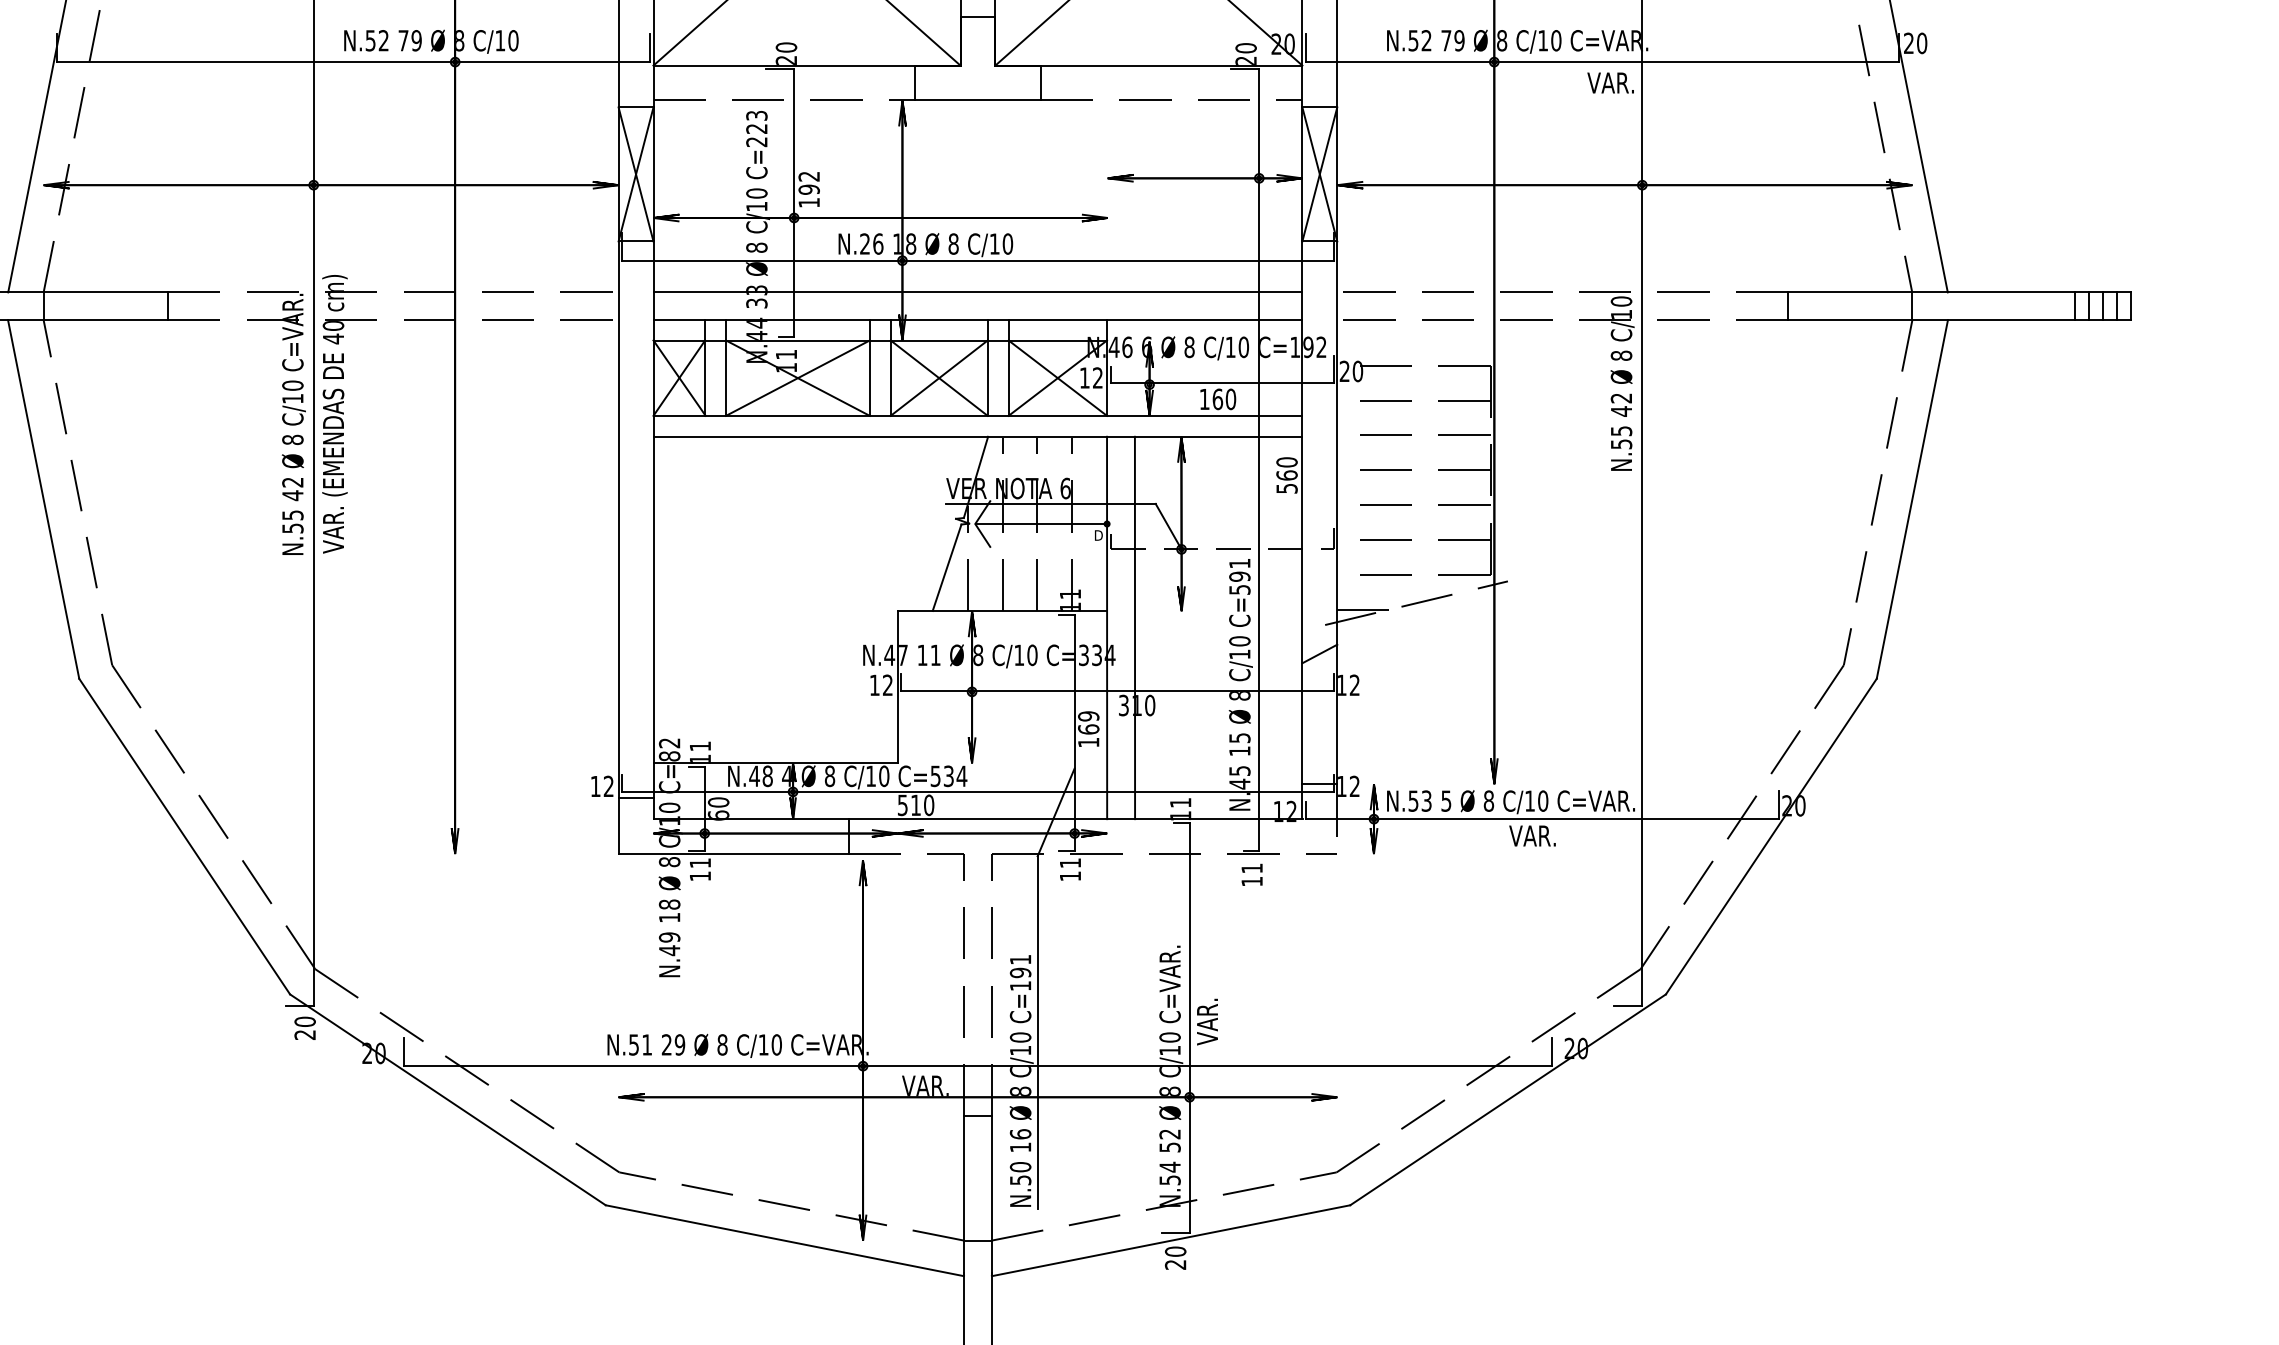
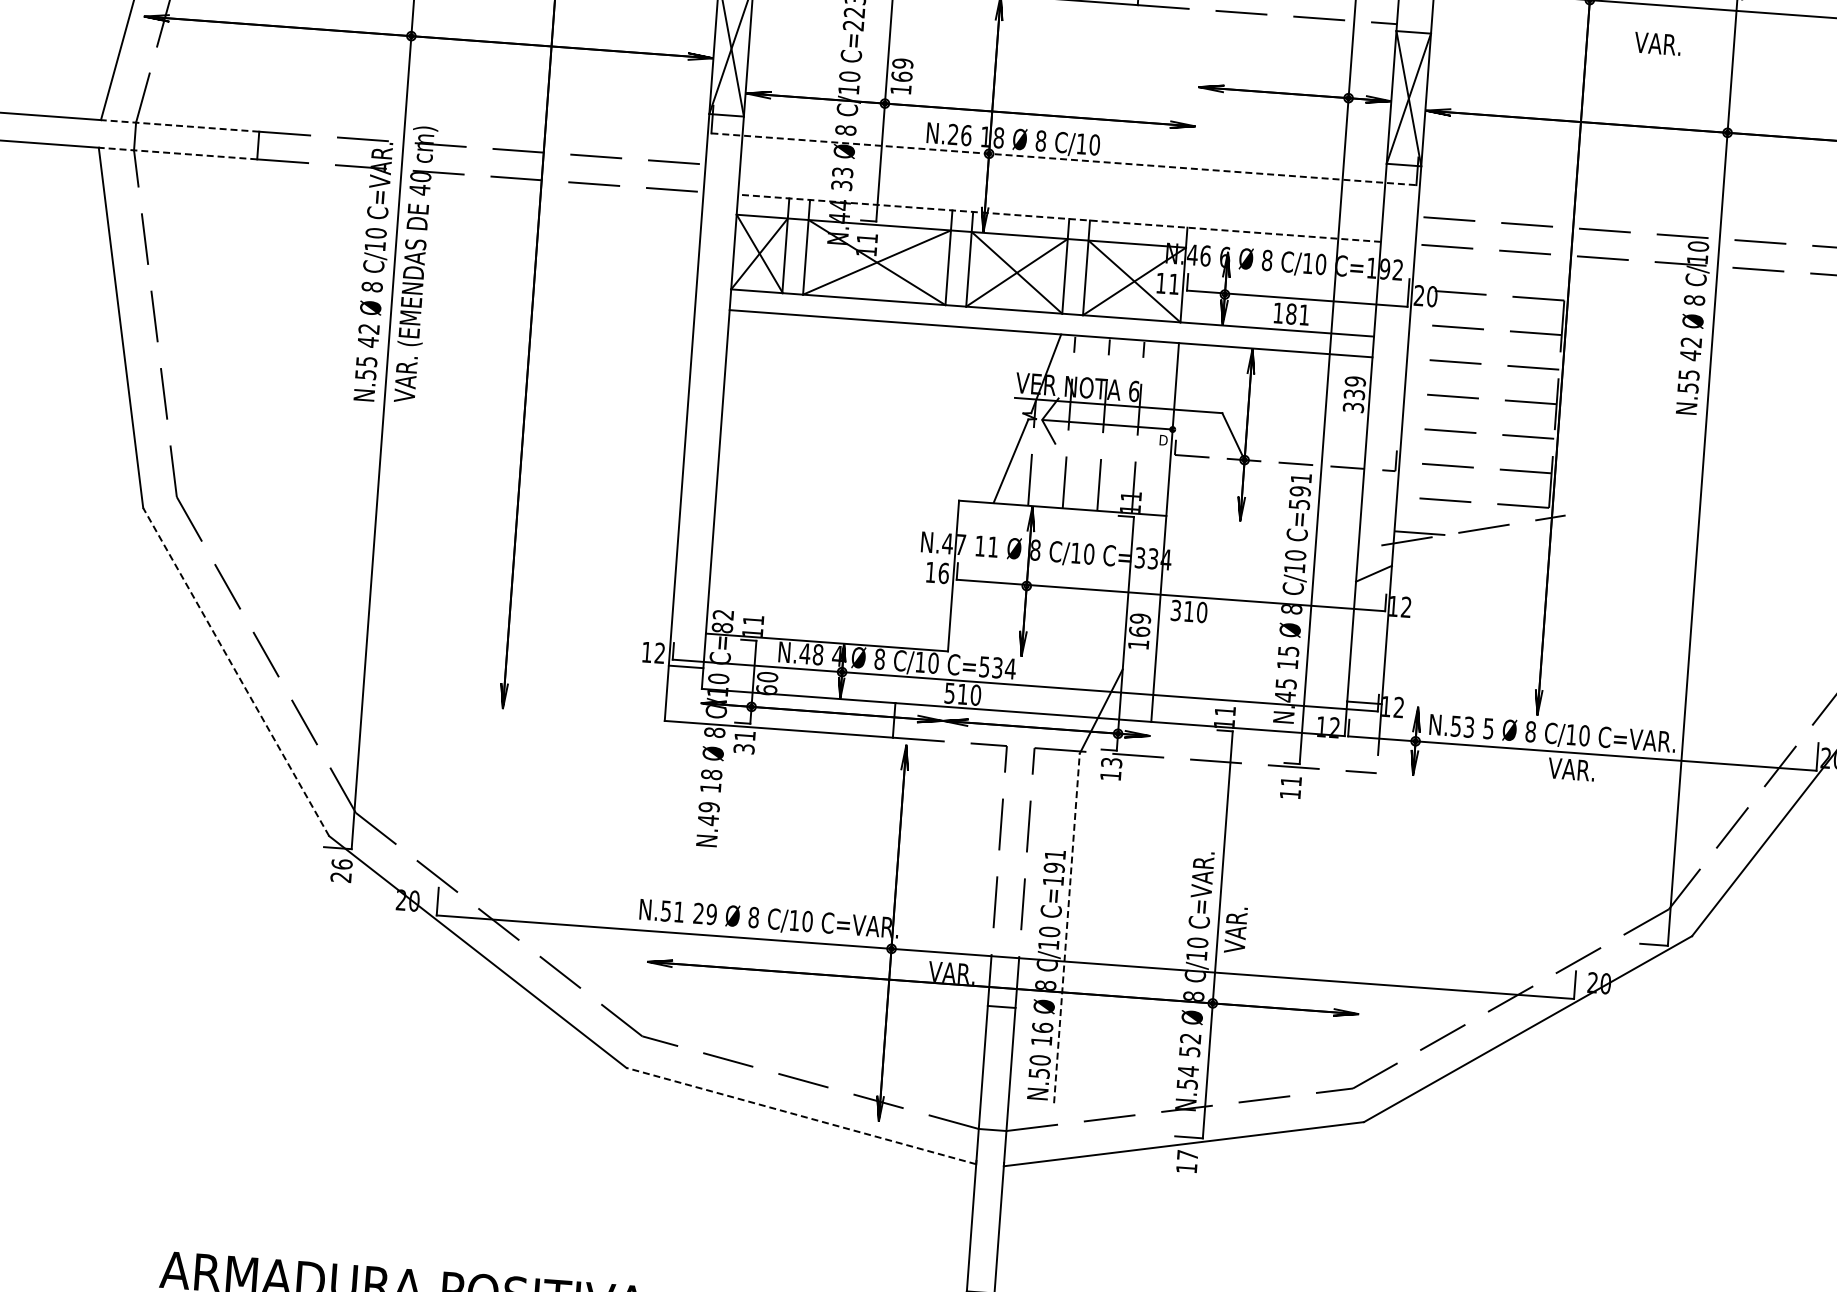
text: (1610, 82) -> (1657, 43), moved
text: (808, 182) -> (901, 69), 192 -> 169
line: (977, 260) -> (1063, 159), solid -> dashed
line: (88, 292) -> (180, 126), solid -> dashed
line: (977, 292) -> (1061, 190), removed
line: (88, 320) -> (178, 153), solid -> dashed
line: (977, 320) -> (1059, 218), solid -> dashed
text: (1097, 377) -> (1173, 283), 12 -> 11
text: (1224, 399) -> (1298, 314), 160 -> 181
text: (1286, 475) -> (1353, 394), 560 -> 339
line: (1134, 627) -> (1192, 534), removed
text: (887, 685) -> (943, 573), 12 -> 16
line: (184, 836) -> (236, 671), solid -> dashed
text: (1070, 863) -> (1111, 763), 11 -> 13
text: (700, 876) -> (744, 749), 11 -> 31
text: (304, 1021) -> (341, 863), 20 -> 26
line: (1037, 1032) -> (1066, 928), solid -> dashed
line: (784, 1240) -> (801, 1115), solid -> dashed
text: (1175, 1257) -> (1187, 1161), 20 -> 17

